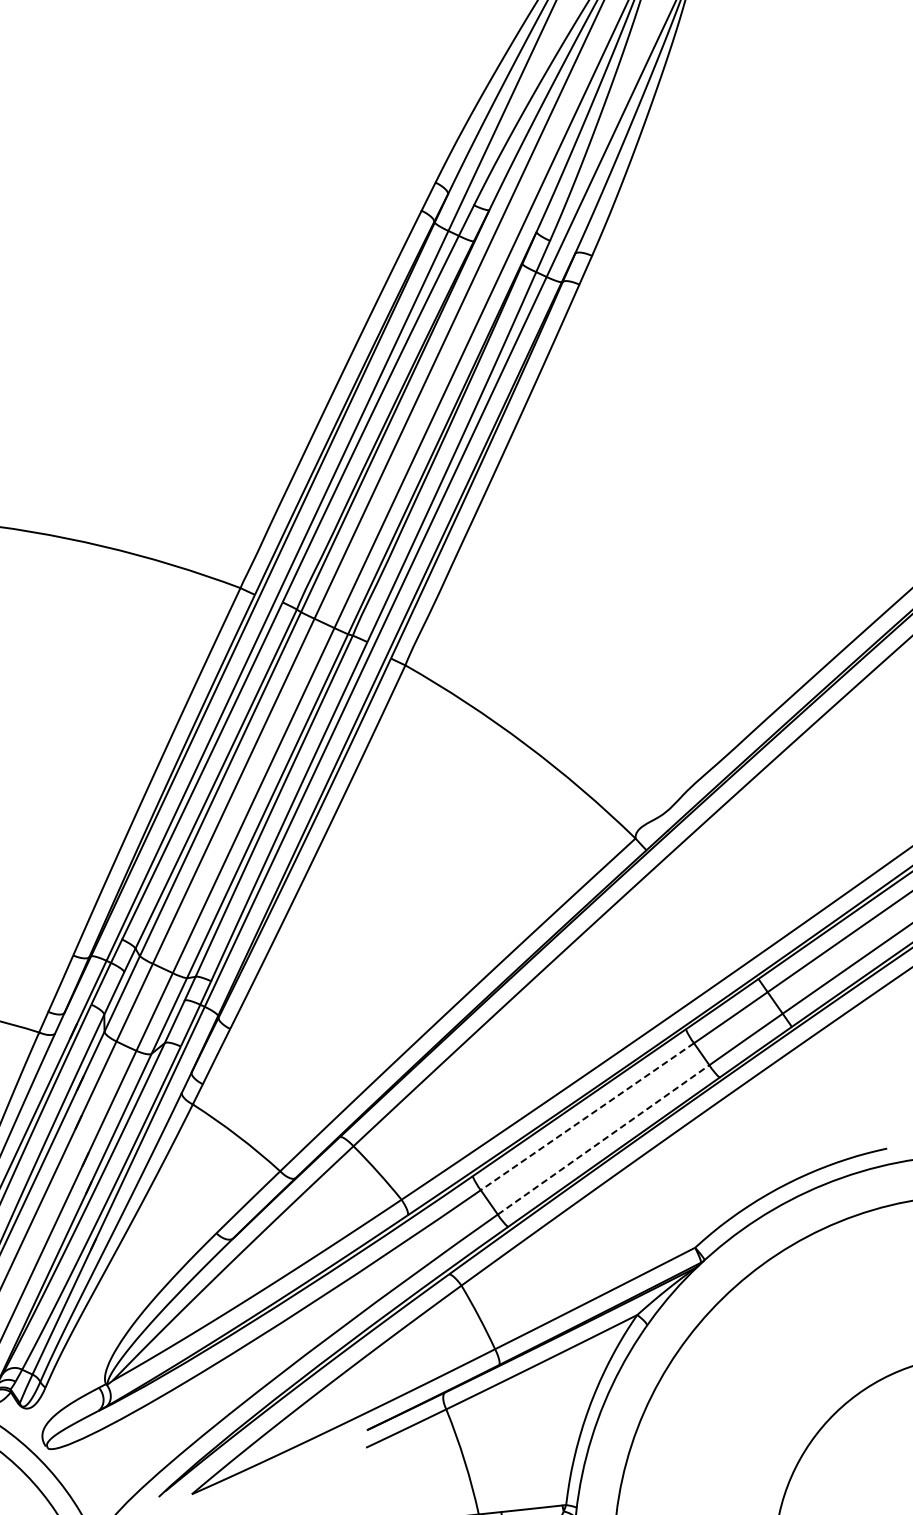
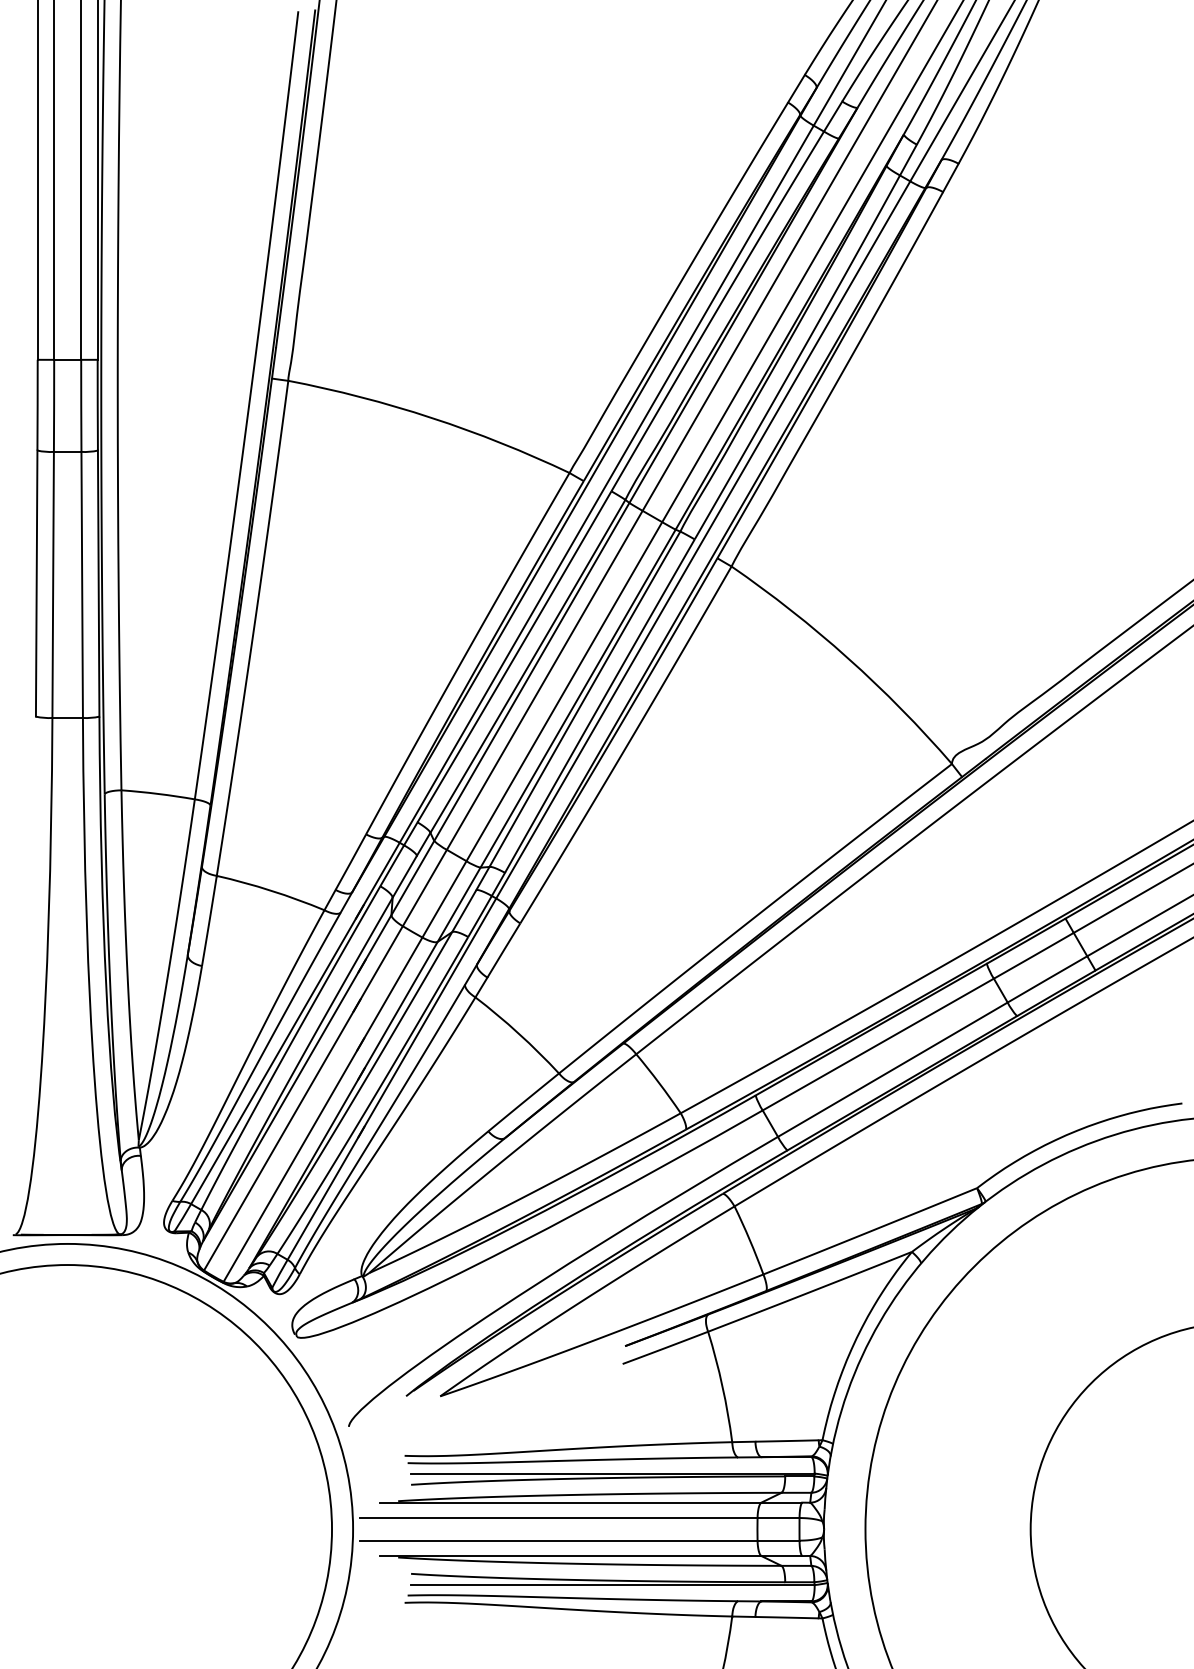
line: (586, 1116) -> (877, 1044), dashed -> solid
line: (604, 1139) -> (893, 1069), dashed -> solid

